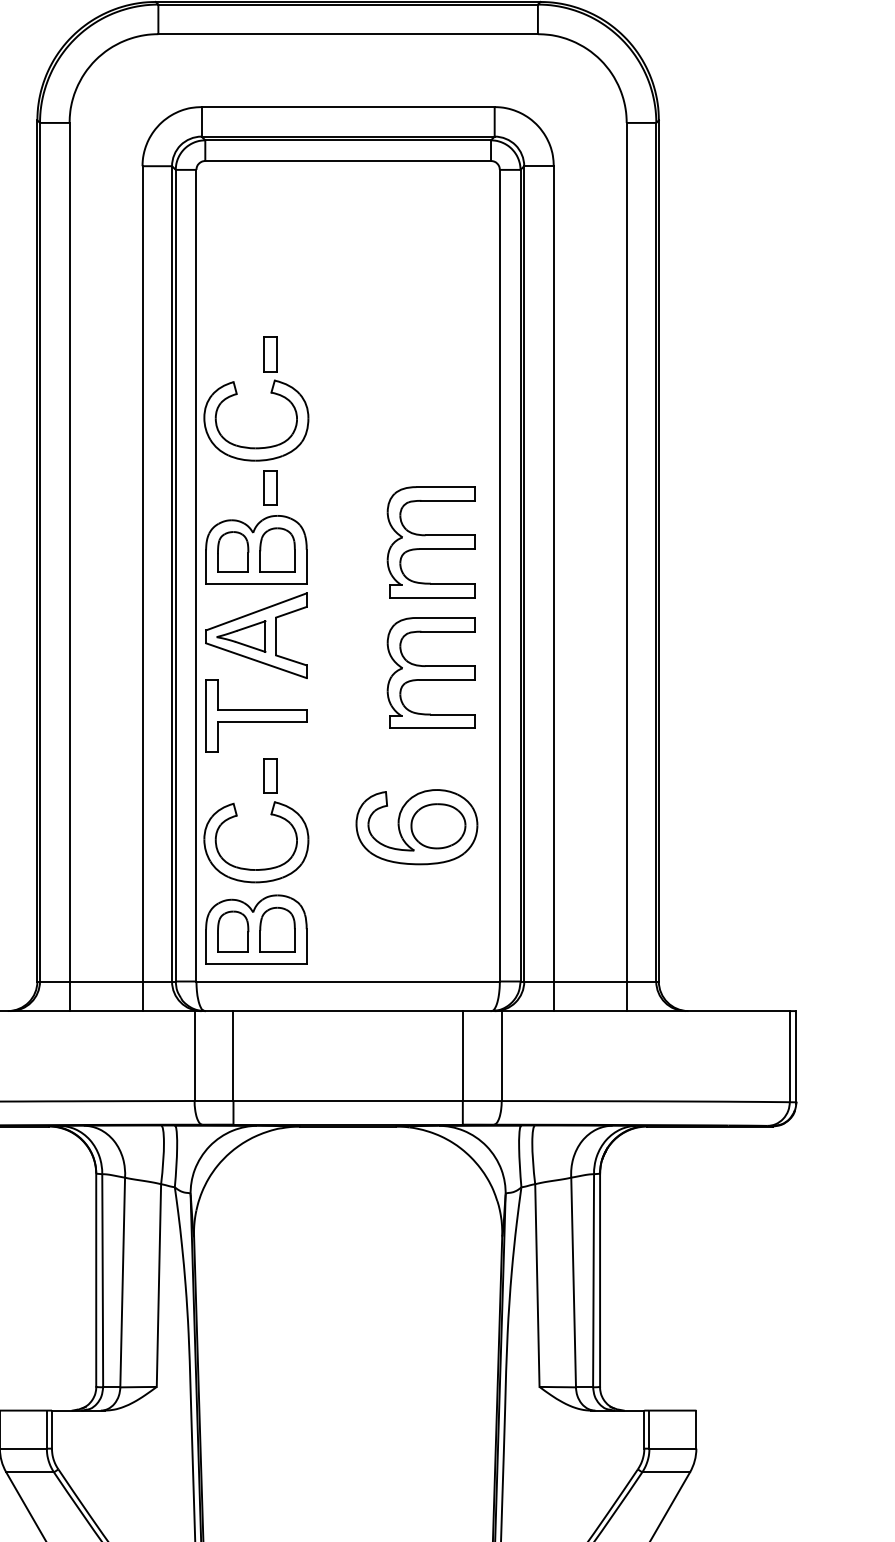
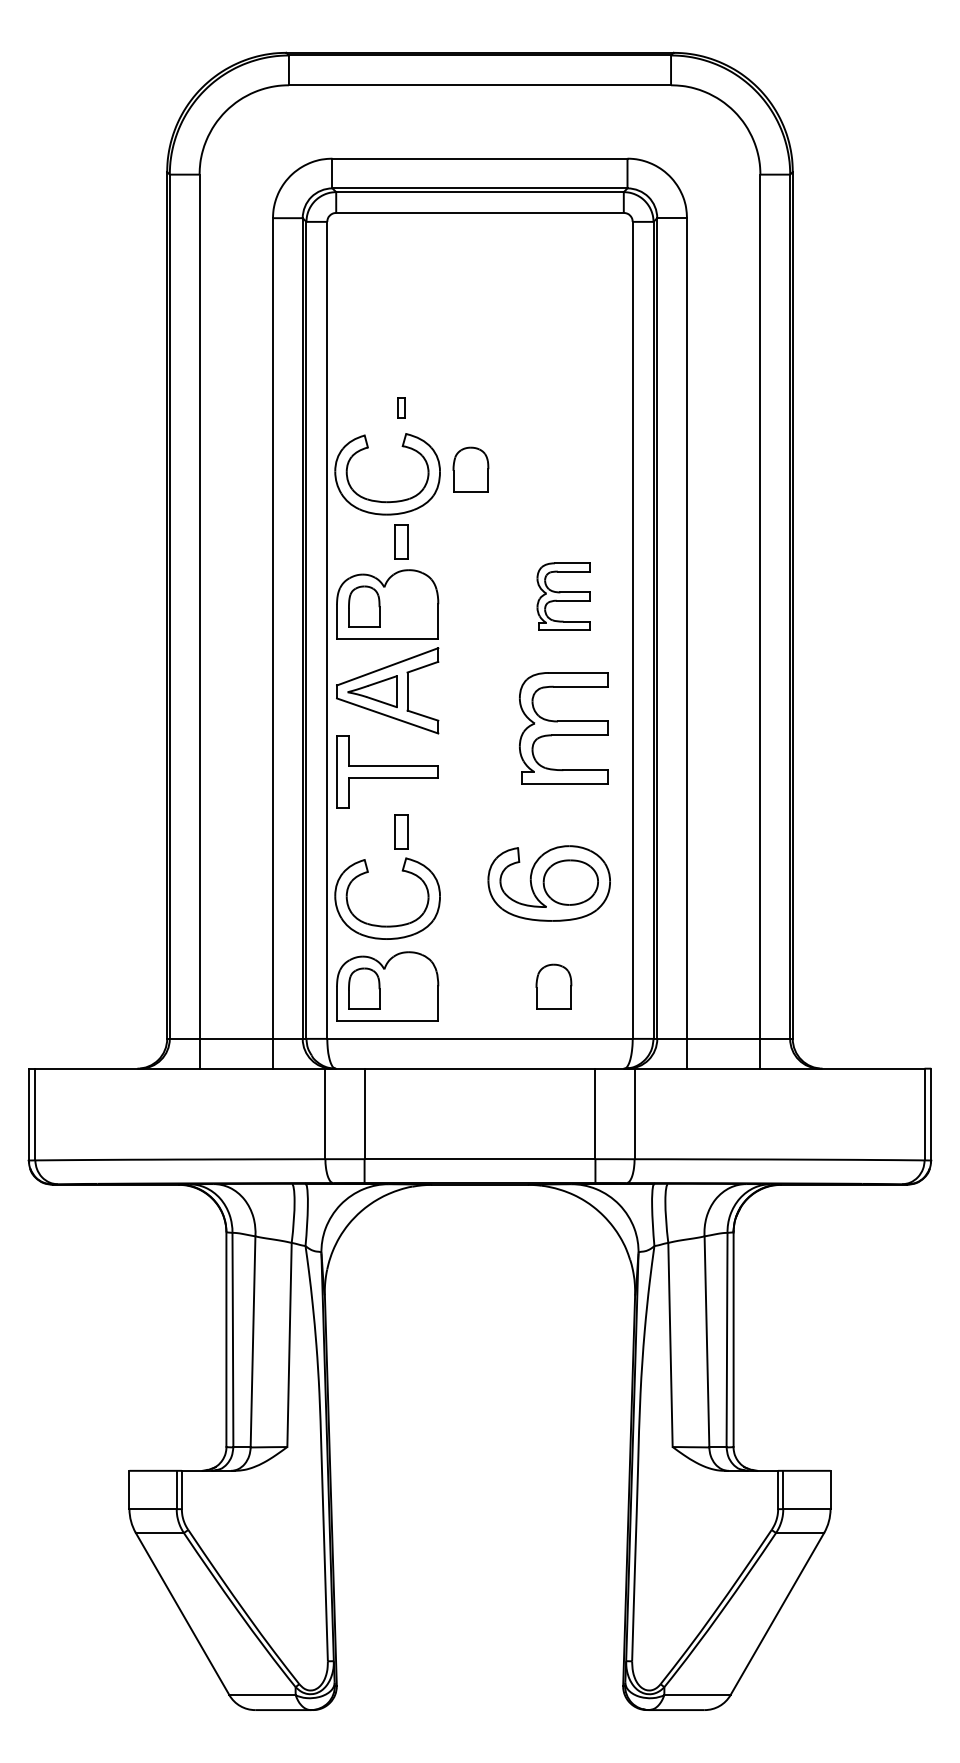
part: (270, 354) -> (401, 407), size x0.6
part: (431, 542) -> (563, 596), size x0.6
part: (277, 549) -> (470, 469), moved
part: (277, 929) -> (553, 986), moved

